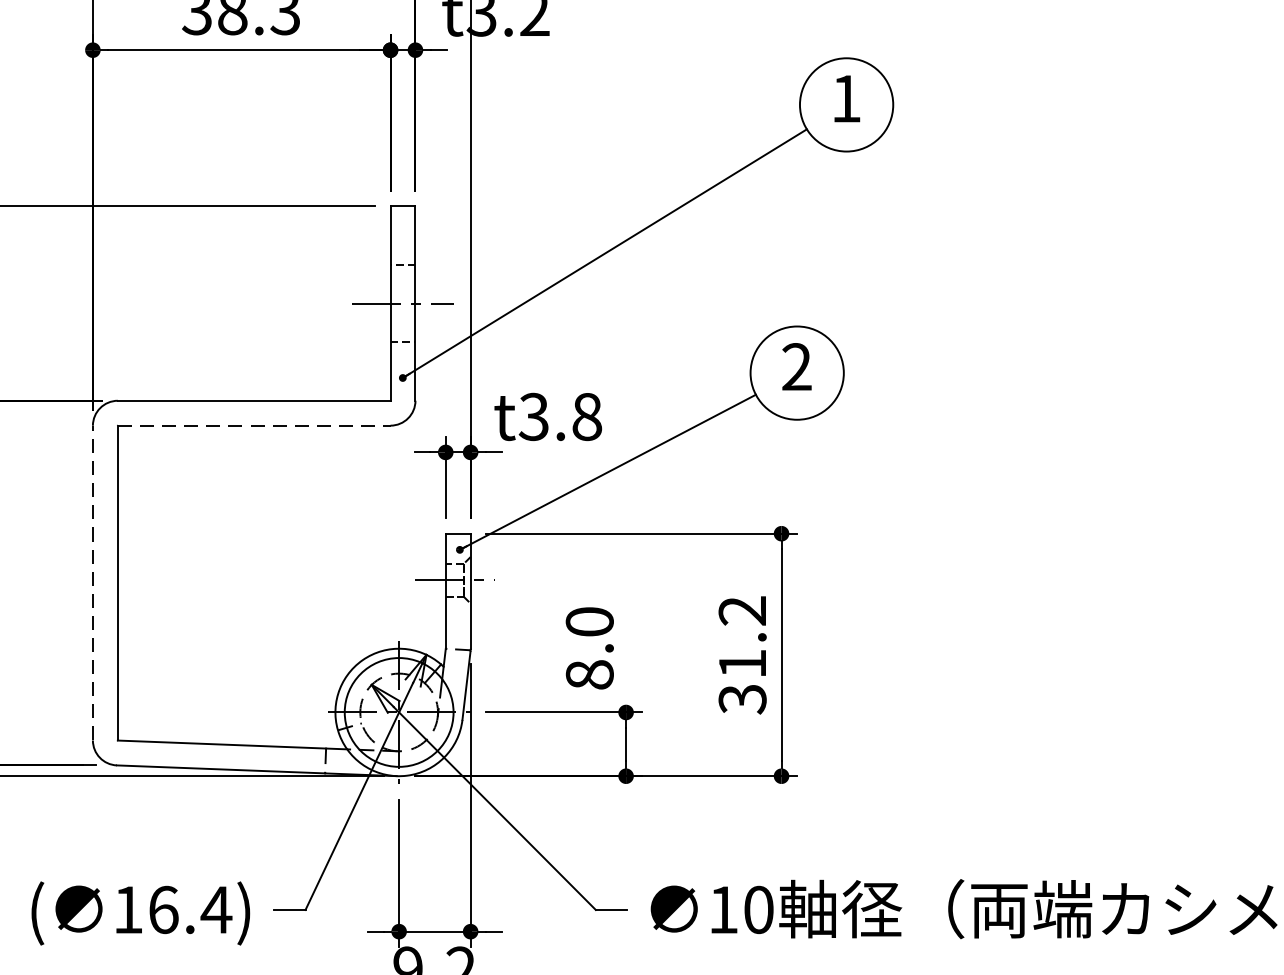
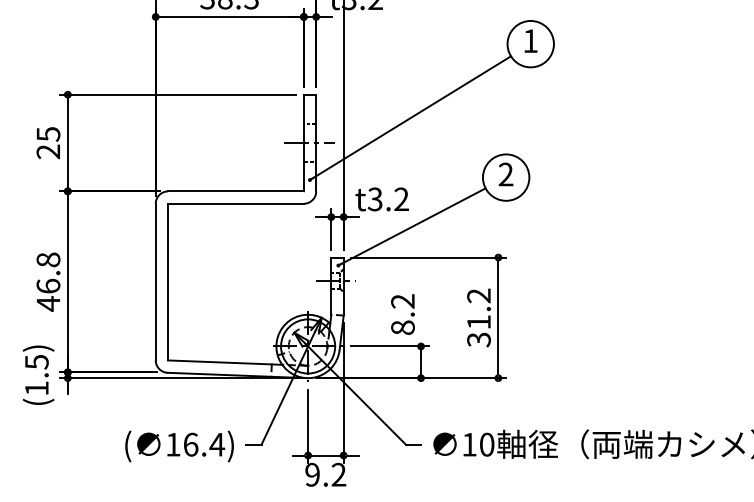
text: (586, 417) -> (401, 199), t3.8 -> t3.2
line: (255, 425) -> (236, 203), dashed -> solid
line: (92, 581) -> (155, 281), dashed -> solid
text: (588, 622) -> (402, 301), 8.0 -> 8.2

